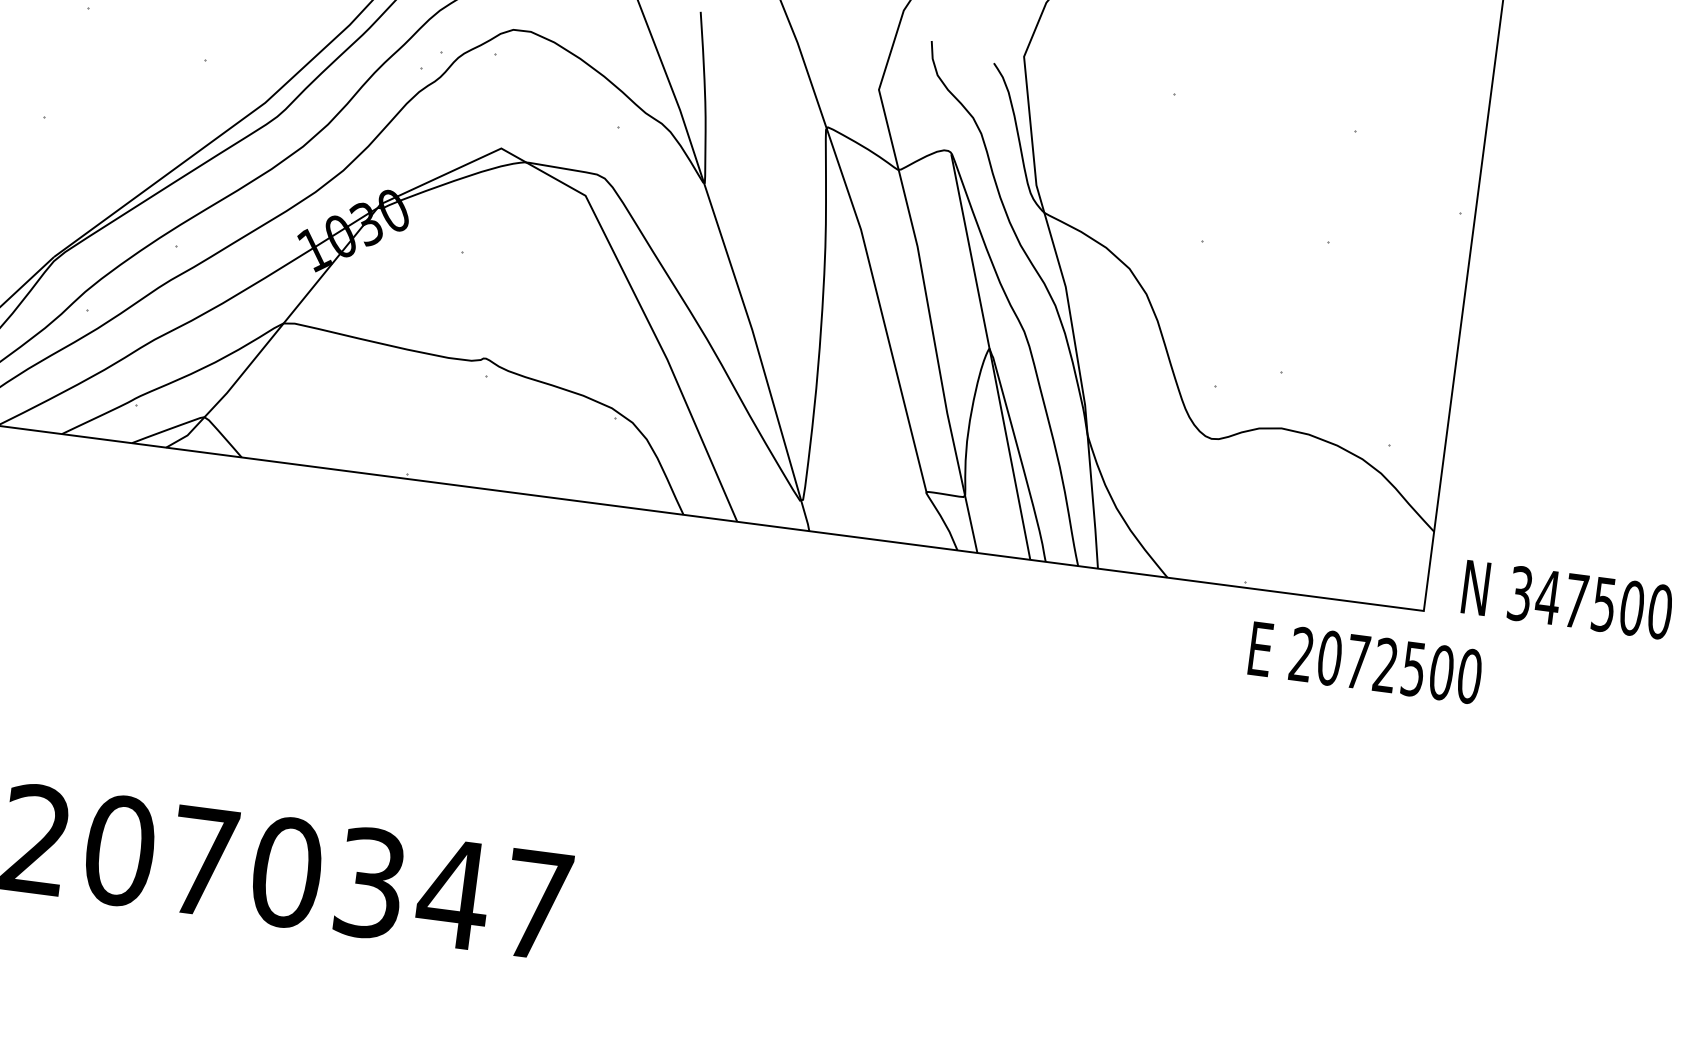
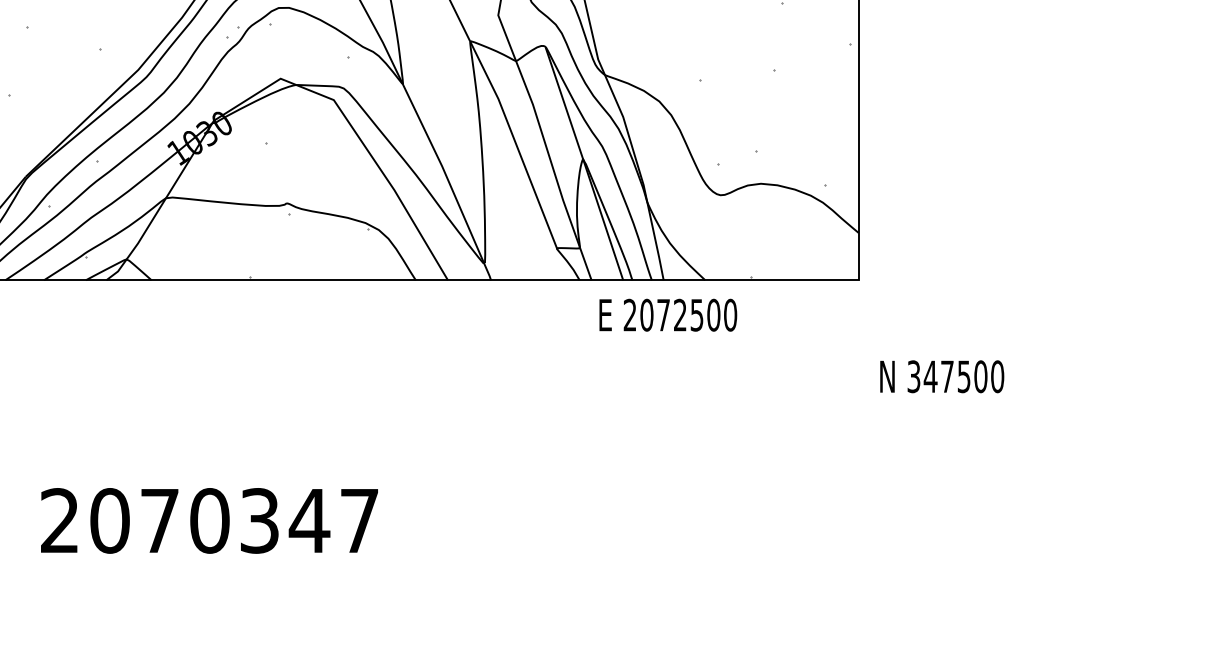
text: (1568, 599) -> (942, 376), moved
text: (1366, 661) -> (668, 314), moved

